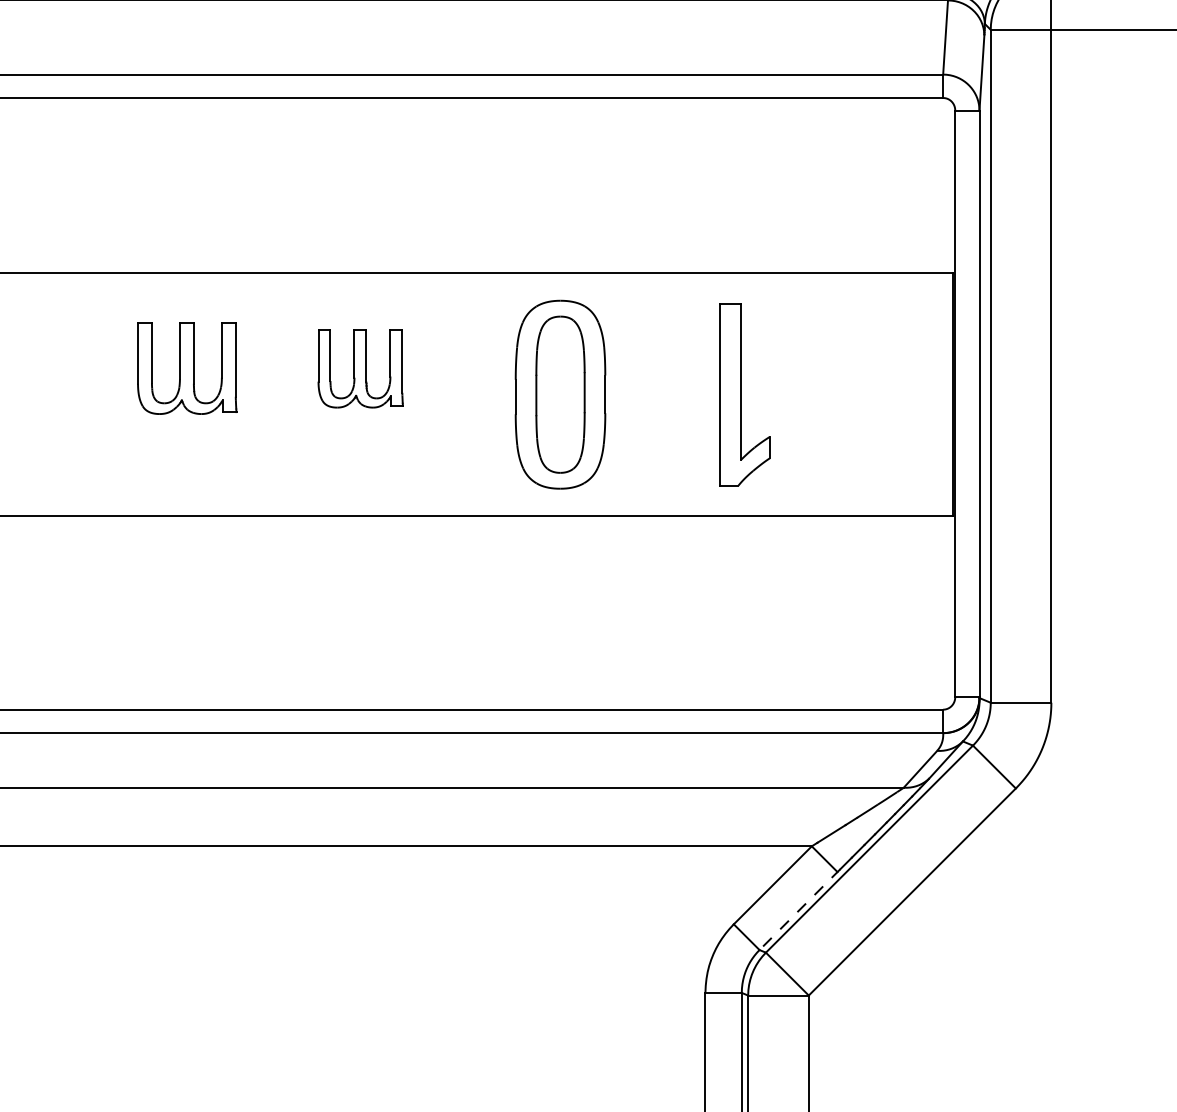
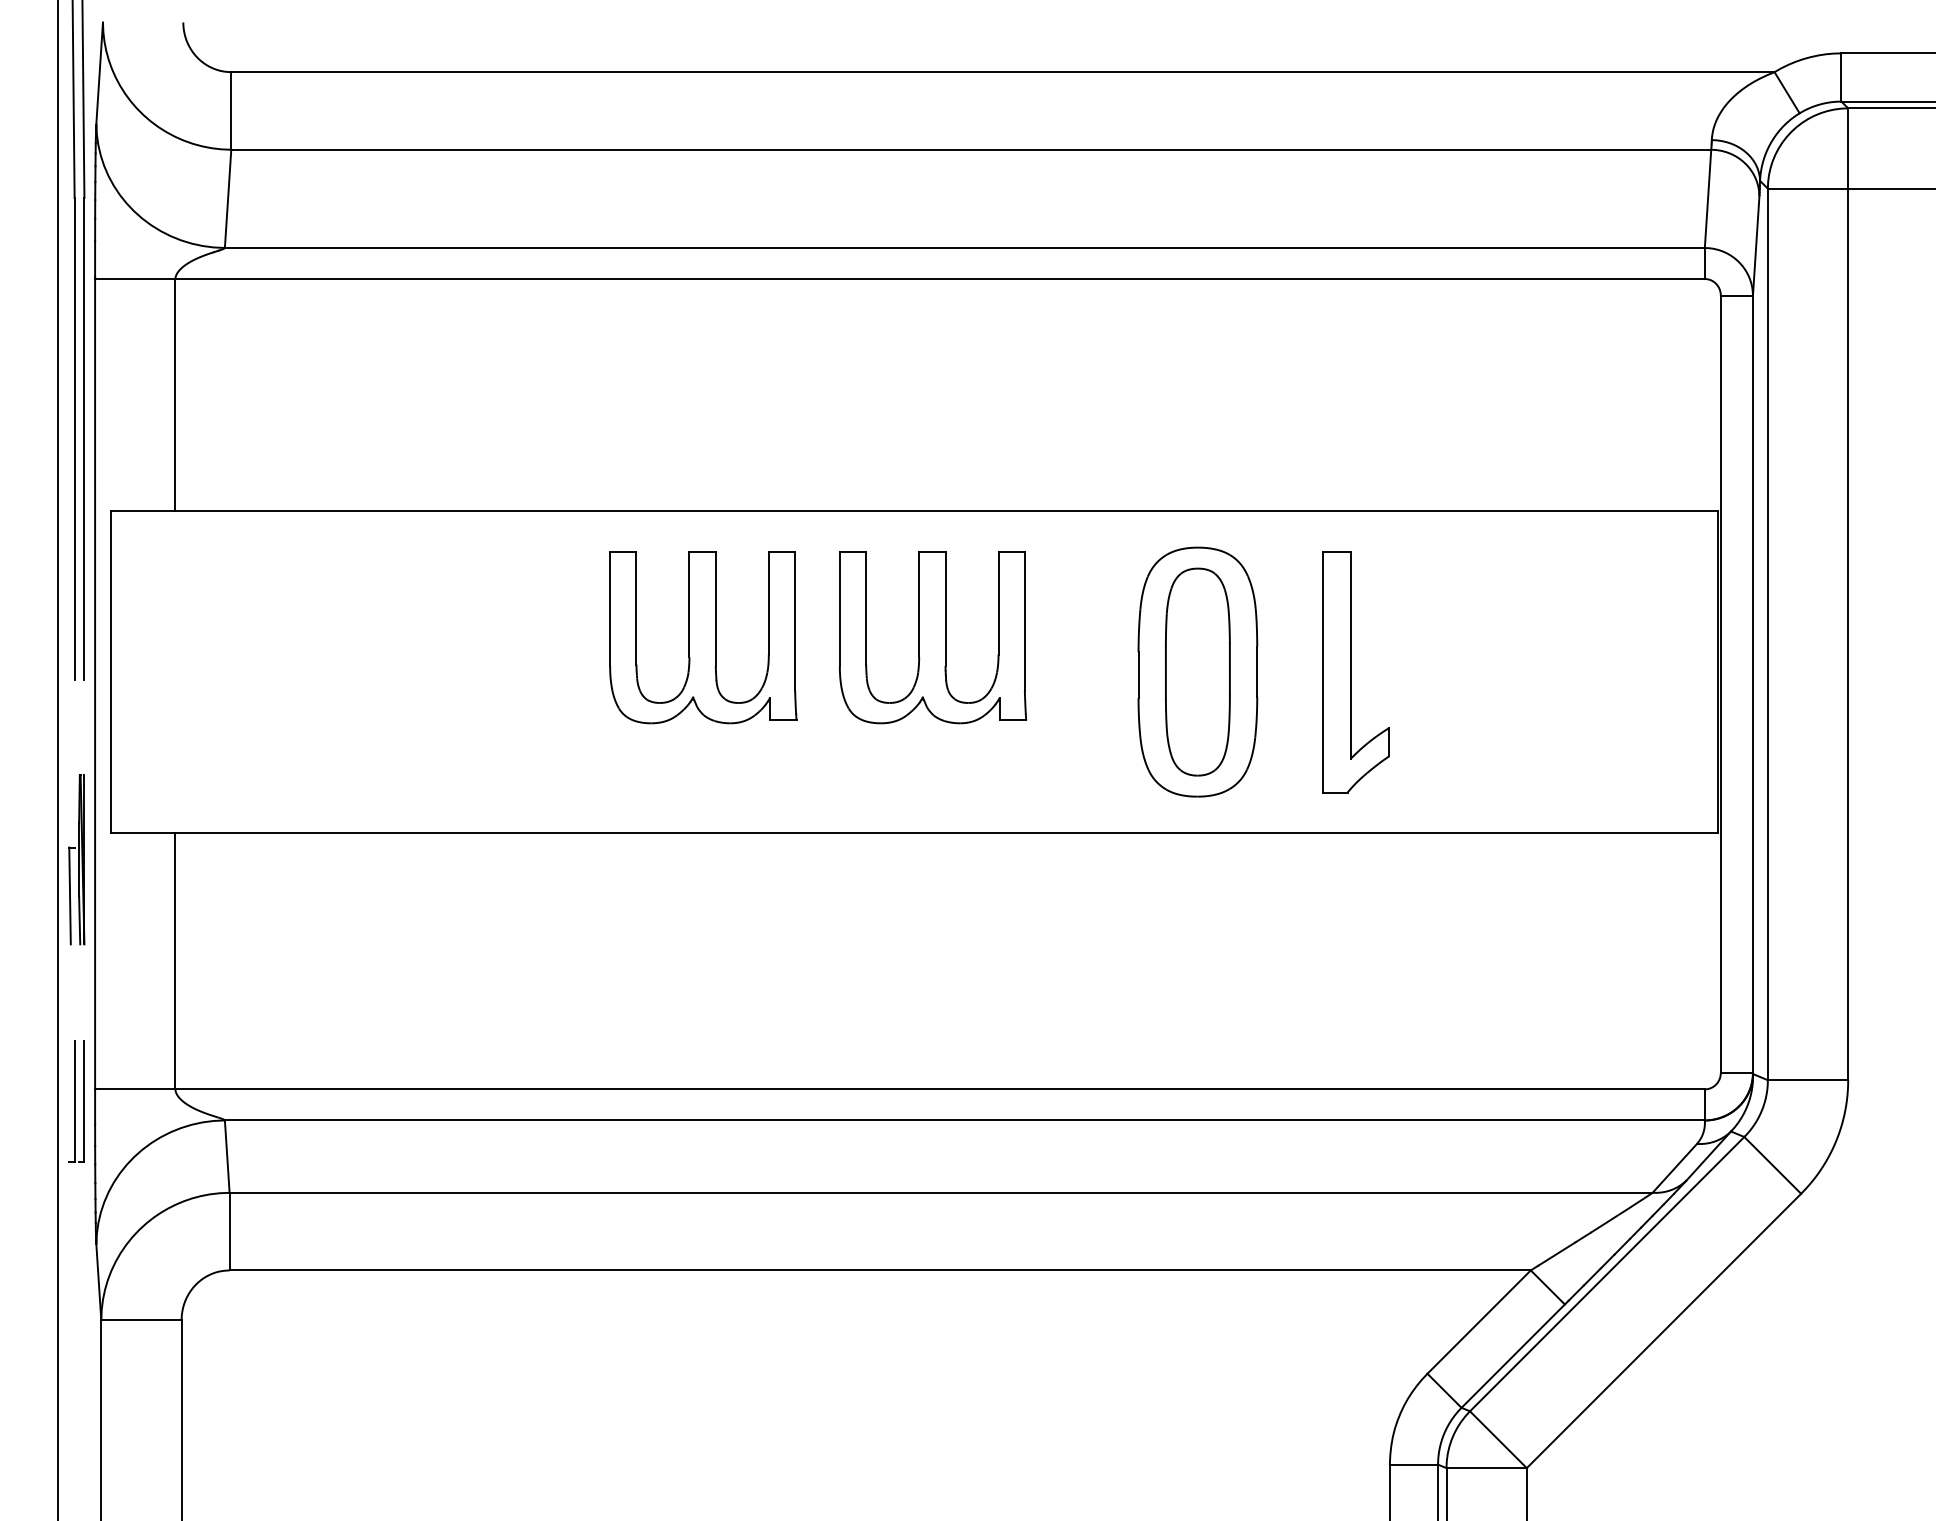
part: (187, 368) -> (703, 637), size x1.43
part: (360, 368) -> (933, 637), size x1.67
part: (744, 395) -> (1355, 672), moved
line: (800, 909) -> (1515, 1354), dashed -> solid

